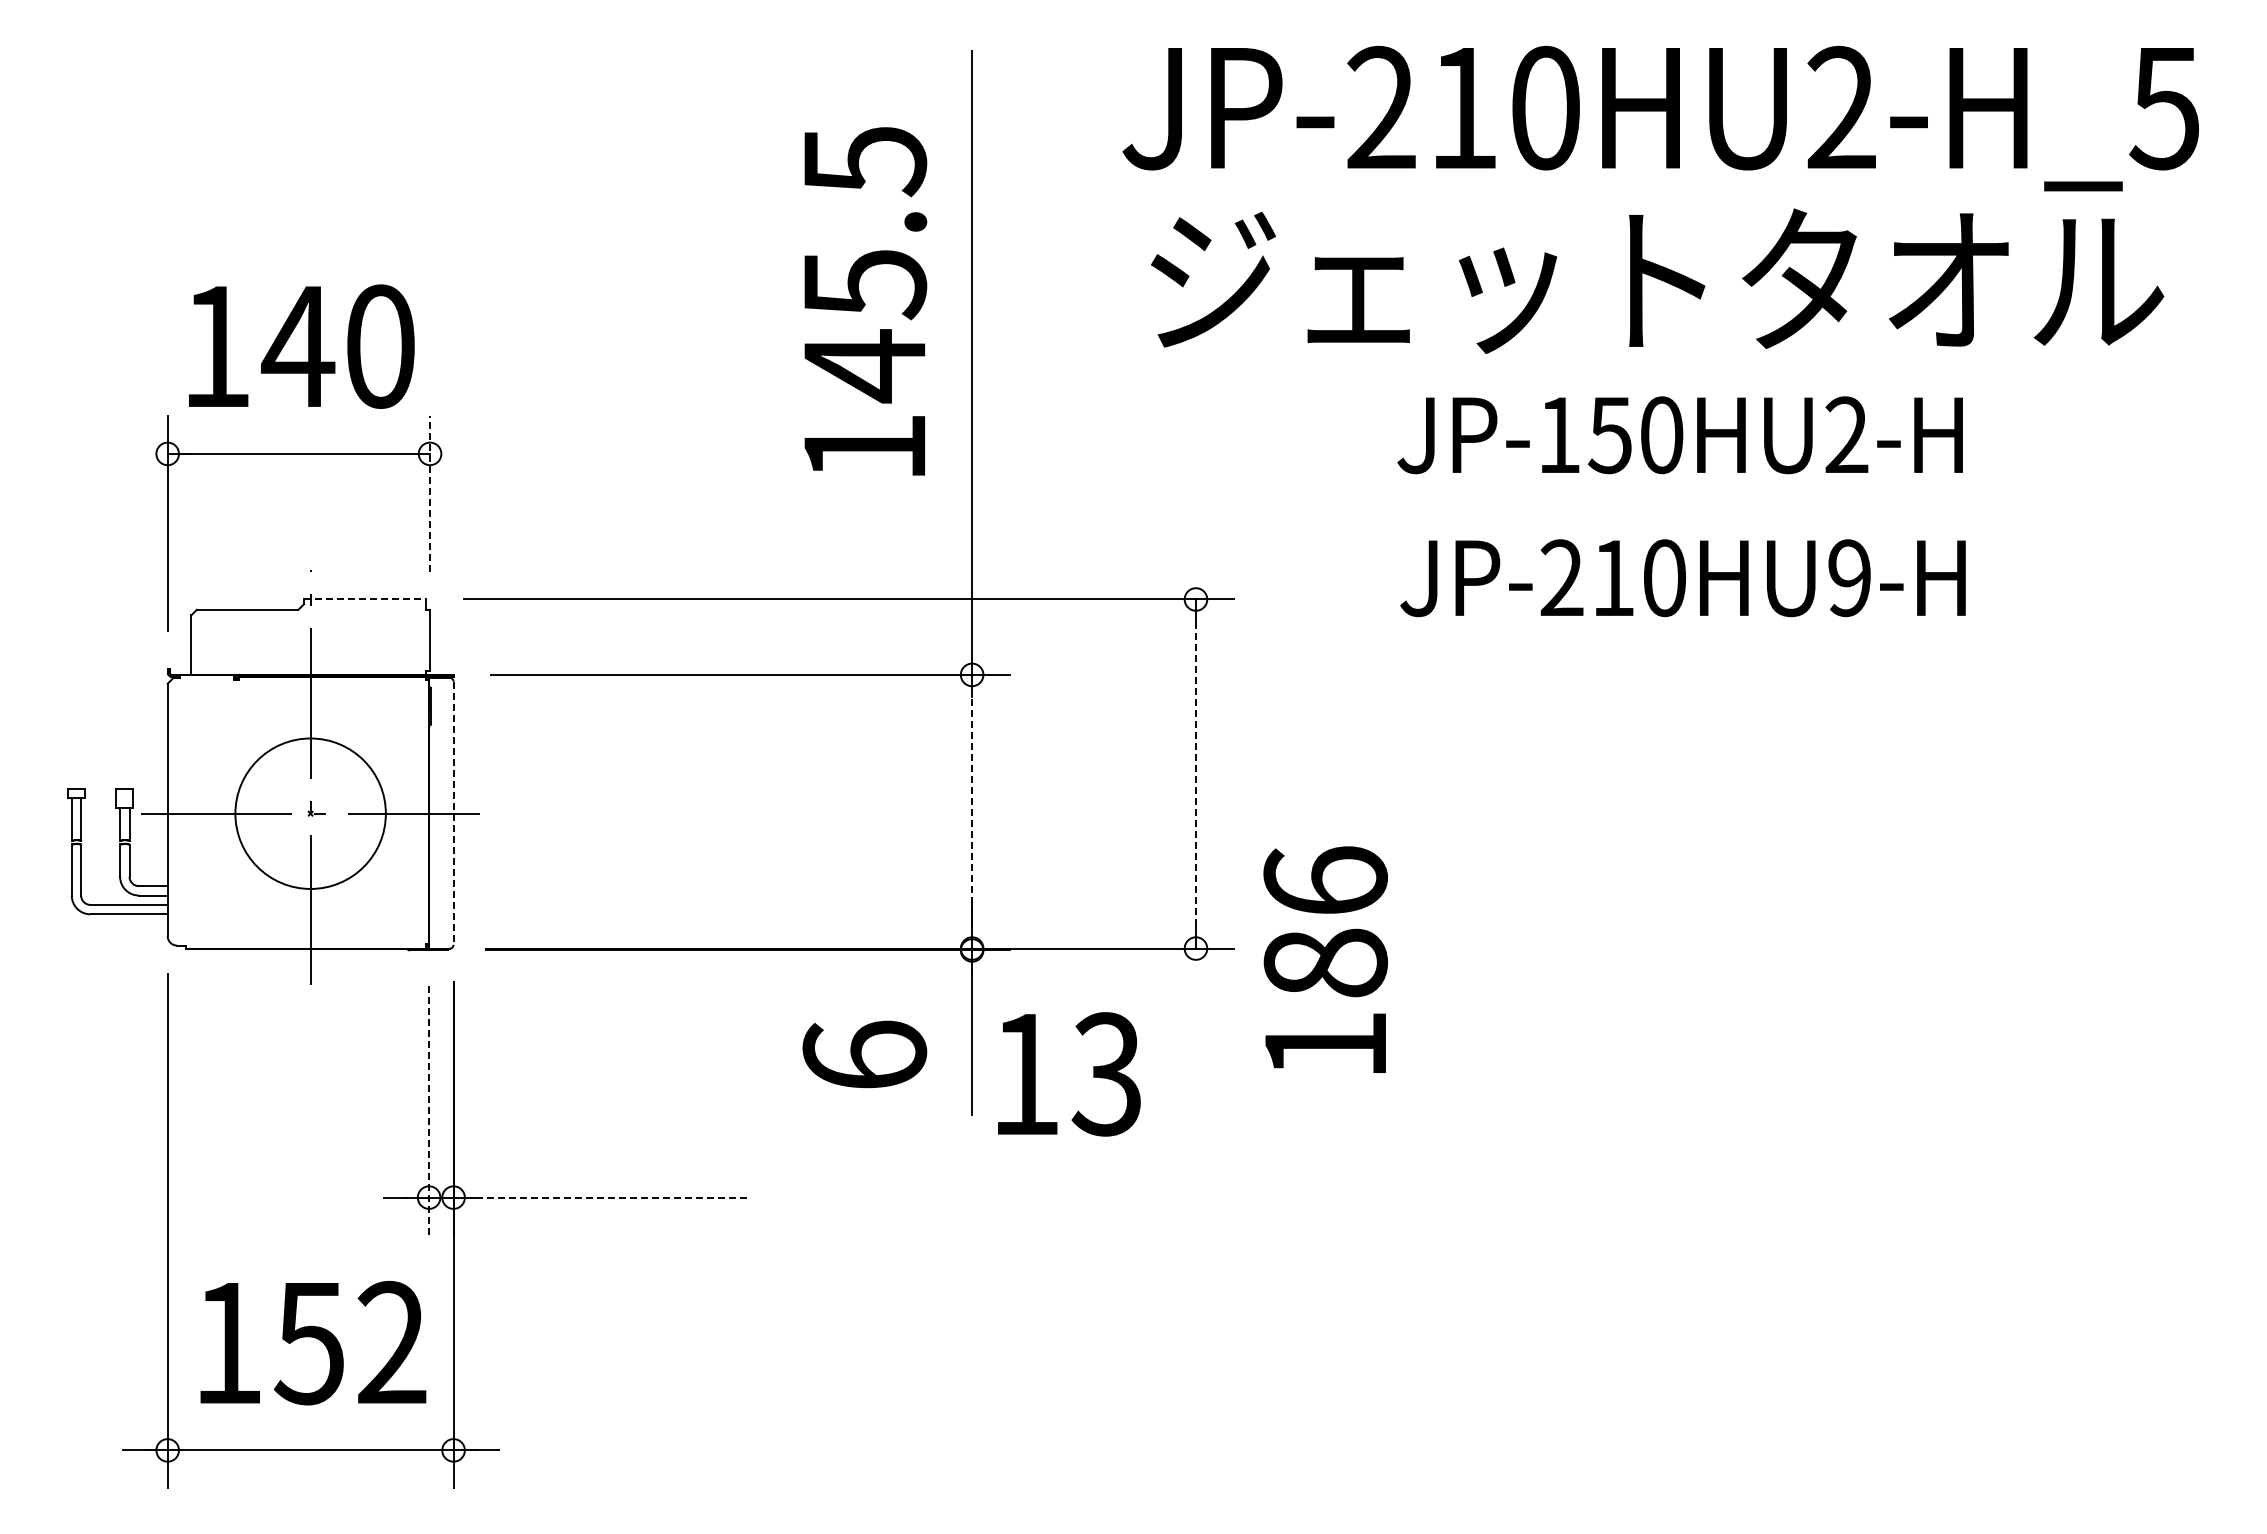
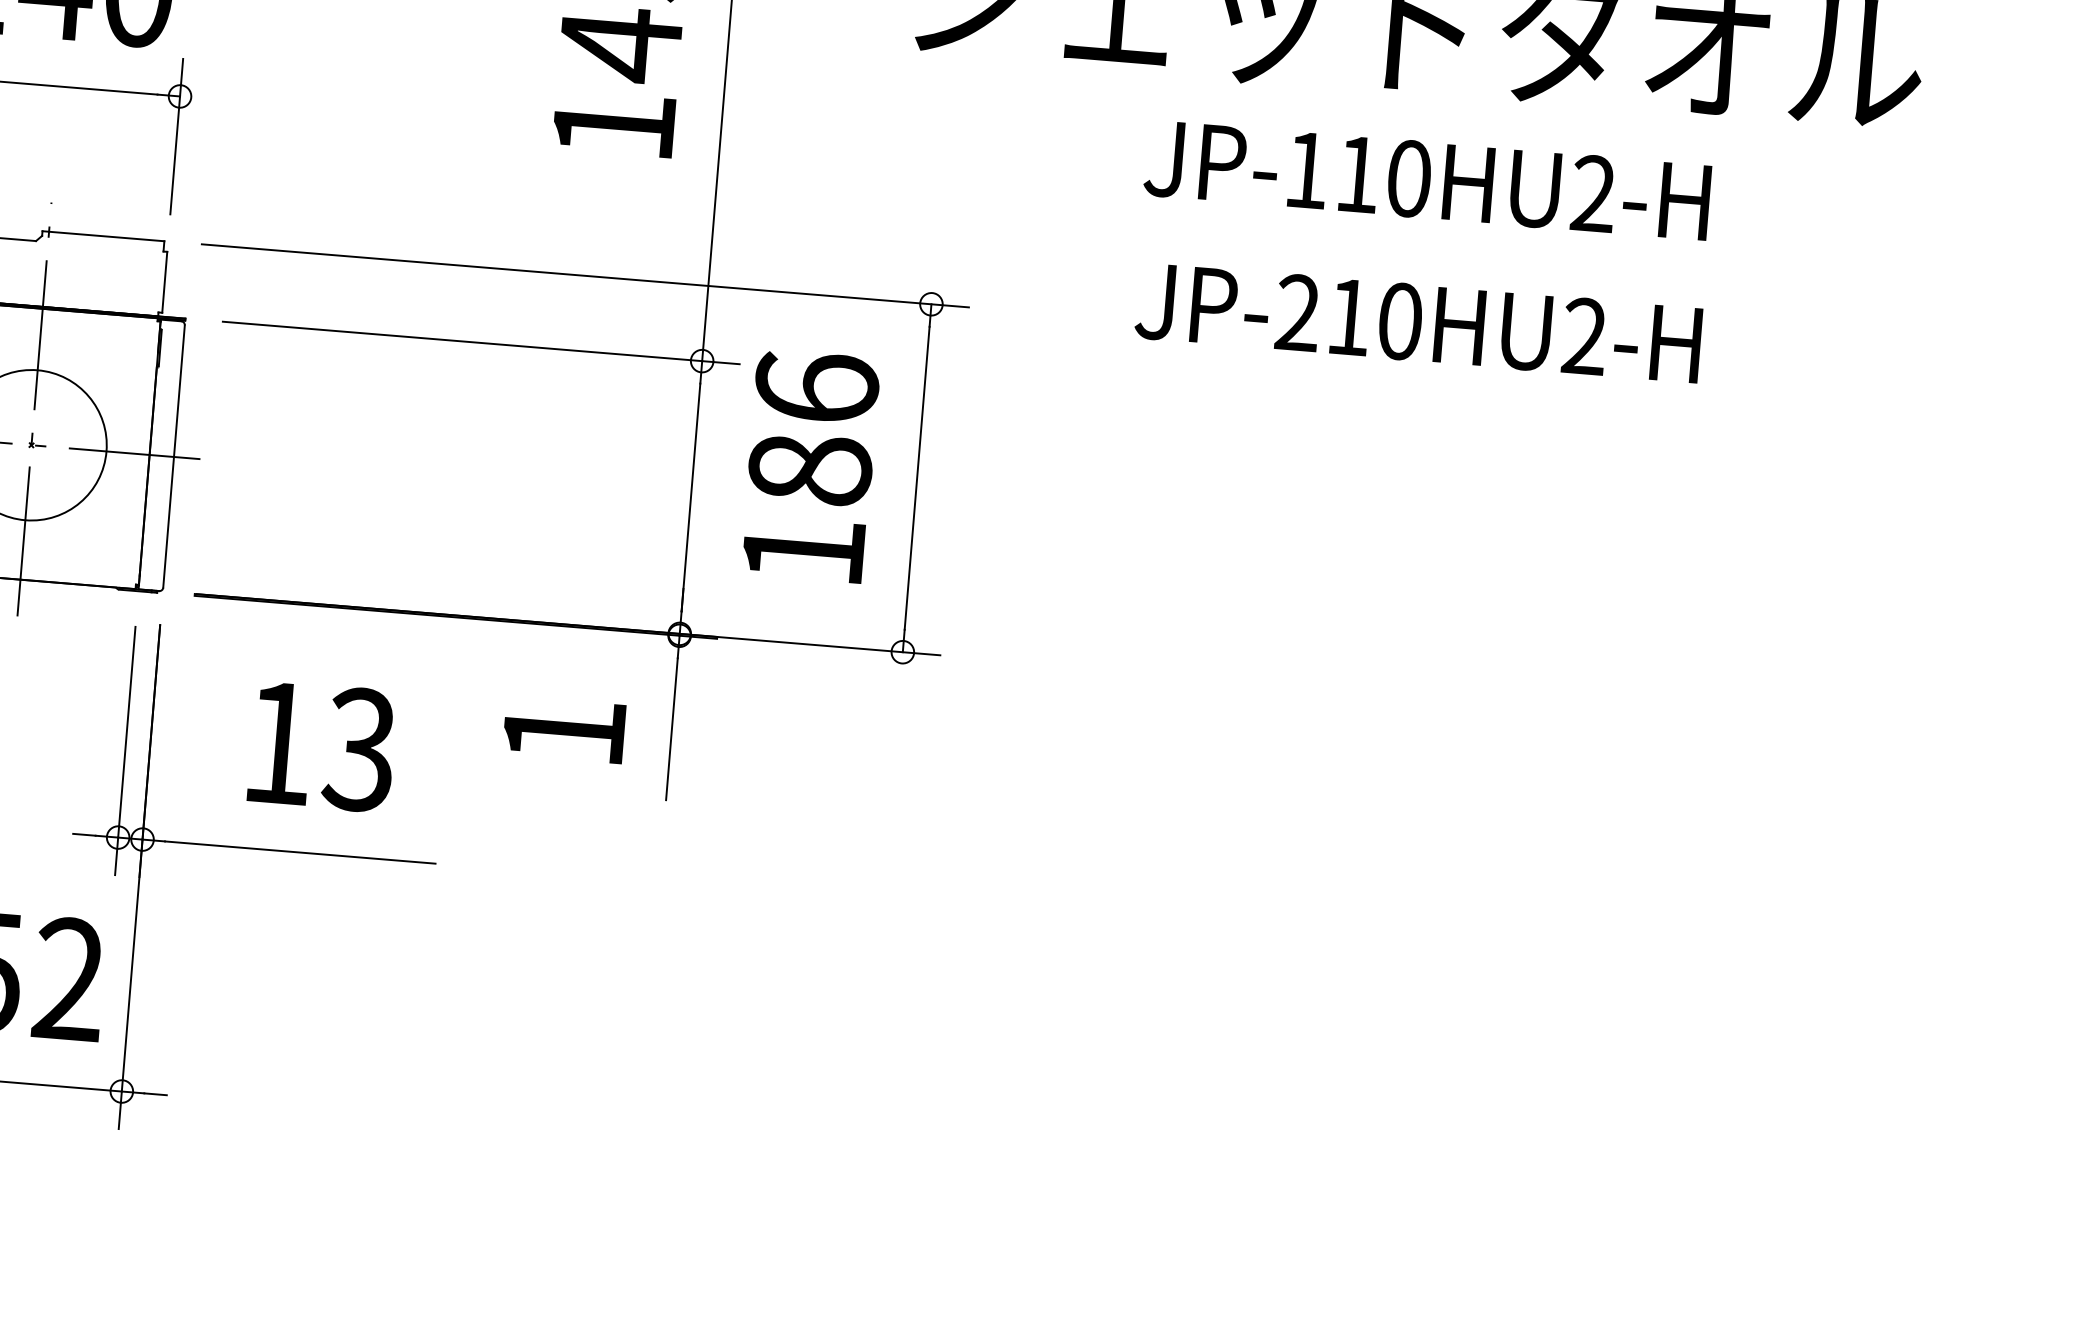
text: (1609, 435) -> (1357, 174), JP-150HU2-H -> JP-110HU2-H
line: (430, 494) -> (177, 136), dashed -> solid
text: (1849, 578) -> (1584, 336), JP-210HU9-H -> JP-210HU2-H
line: (365, 599) -> (103, 236), dashed -> solid
line: (1195, 774) -> (916, 478), dashed -> solid
line: (972, 811) -> (691, 497), dashed -> solid
line: (453, 813) -> (173, 456), dashed -> solid
text: (1325, 959) -> (810, 465), moved
text: (864, 1054) -> (563, 730), 6 -> 1
text: (1069, 1074) -> (322, 746), moved
line: (429, 1110) -> (125, 750), dashed -> solid
line: (611, 1197) -> (299, 852), dashed -> solid

